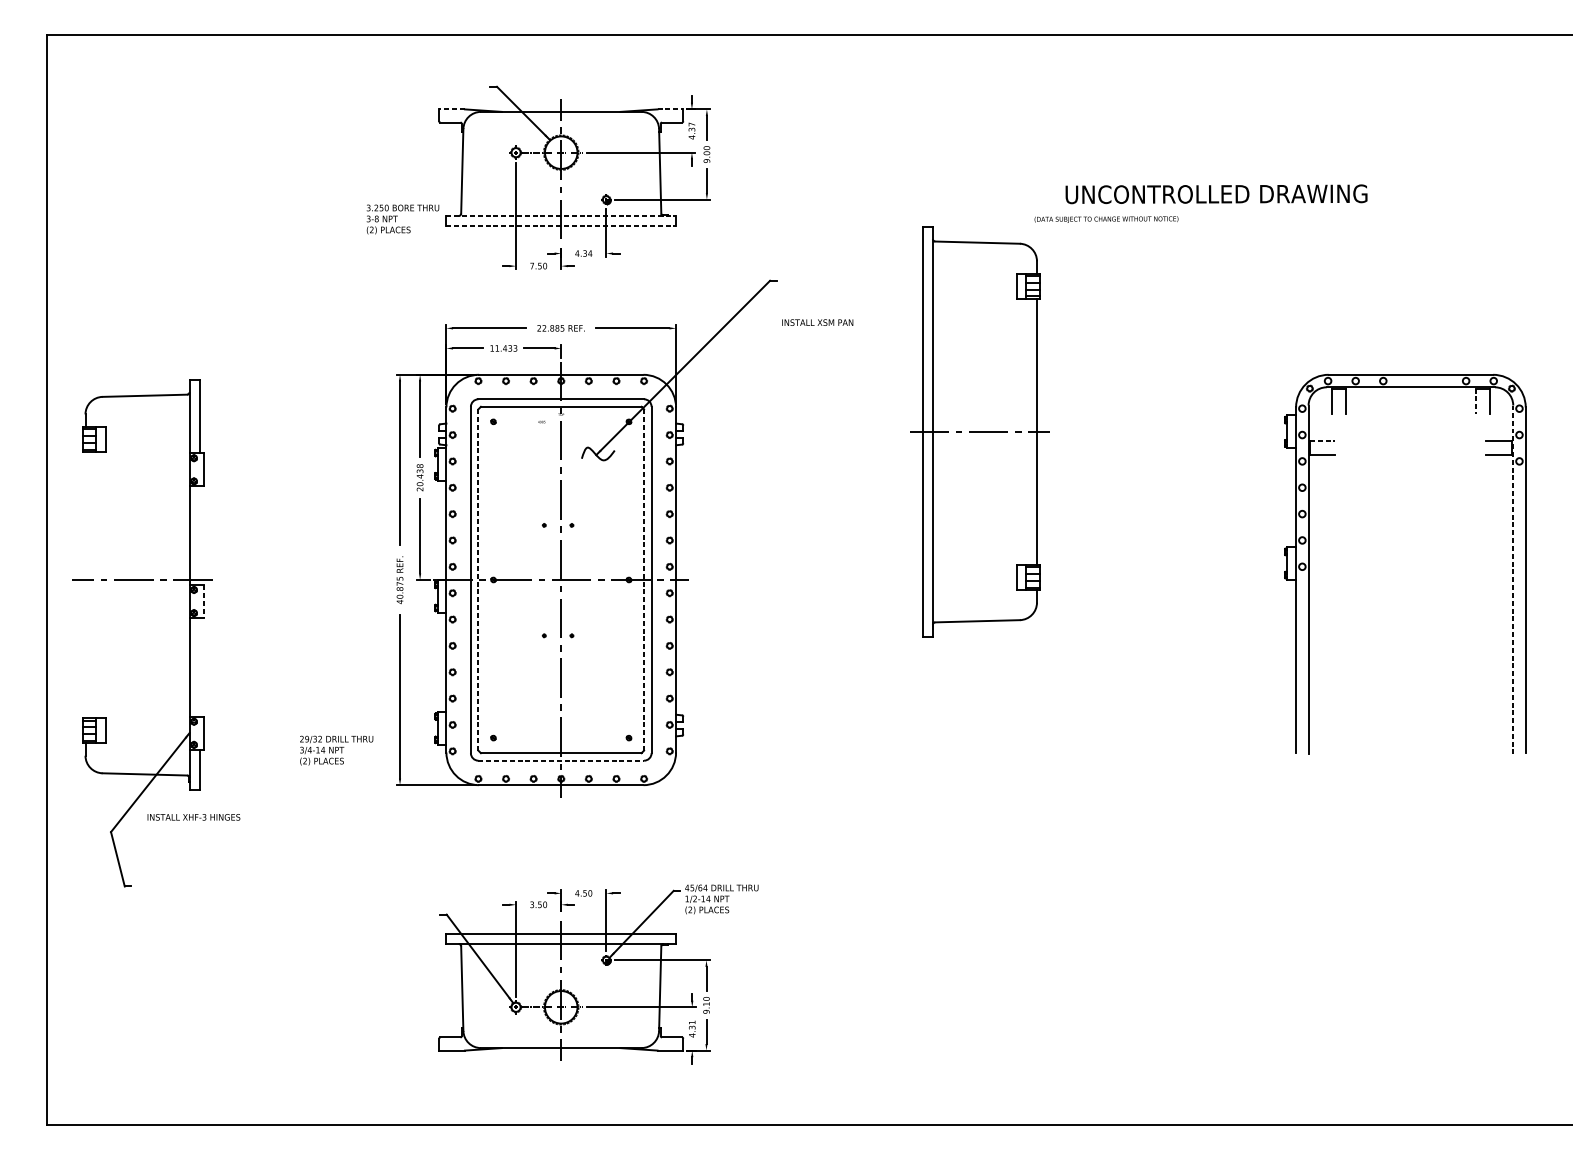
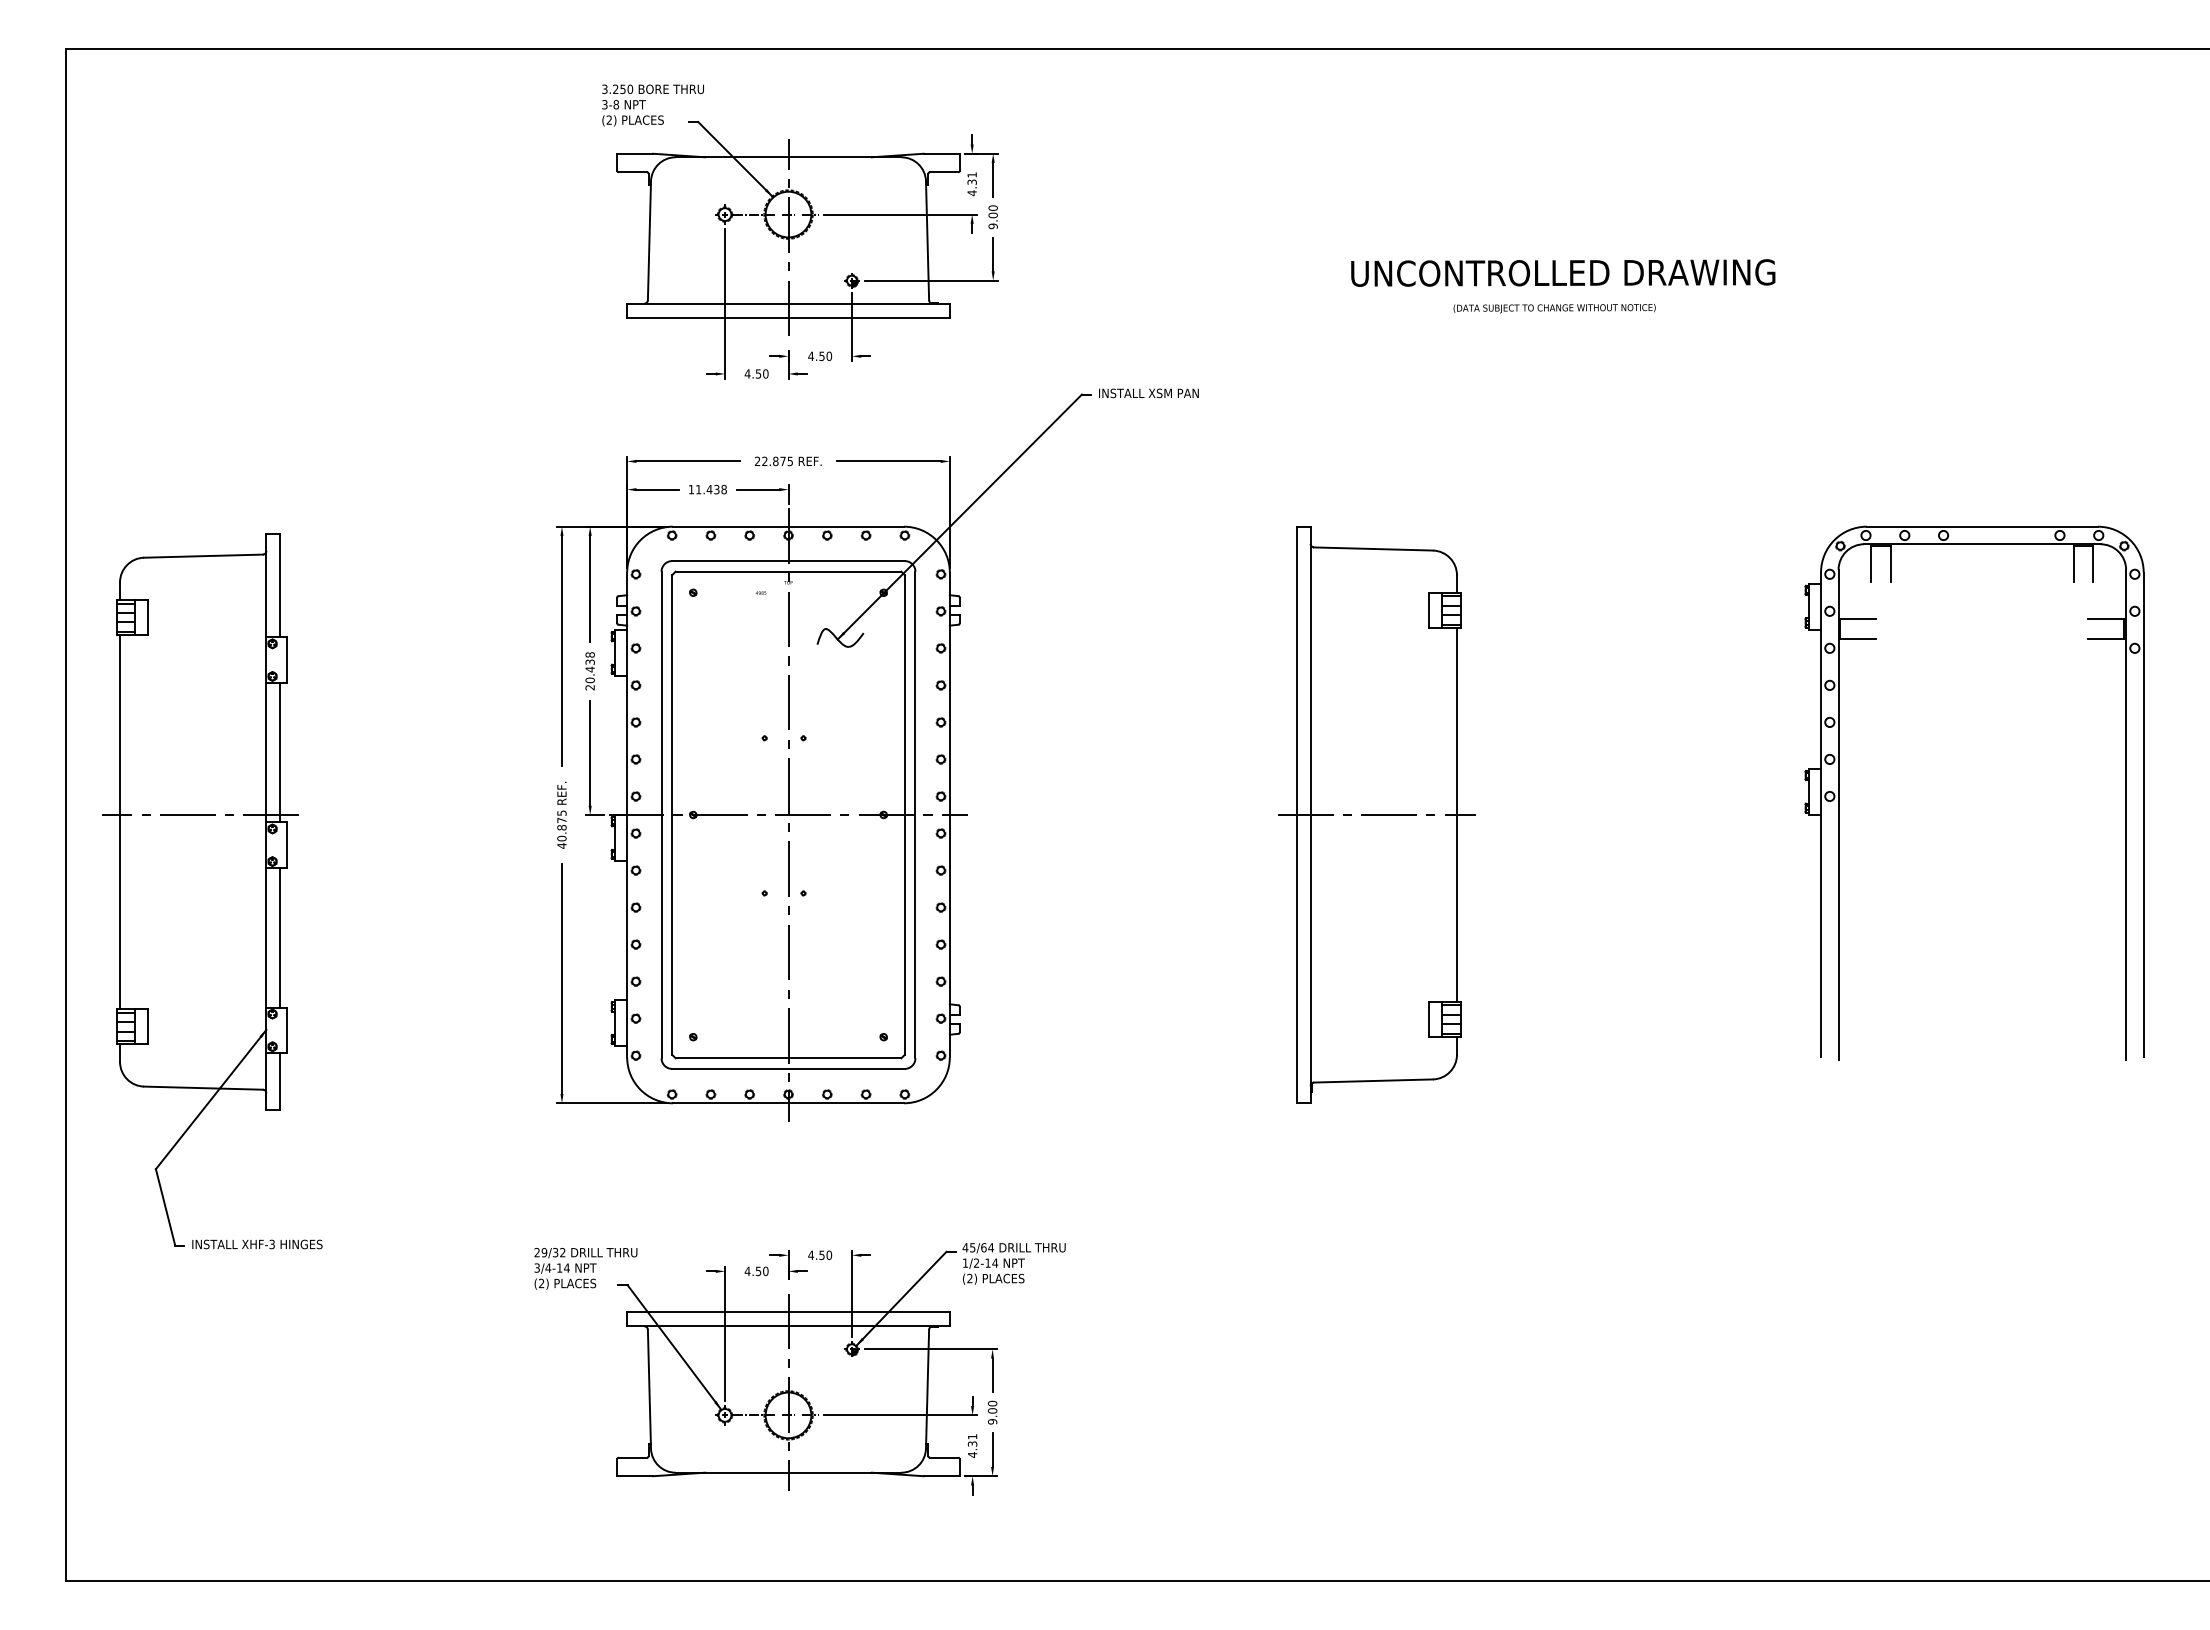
line: (451, 109) -> (634, 153), dashed -> solid
line: (670, 109) -> (942, 153), dashed -> solid
text: (691, 124) -> (971, 174), 4.37 -> 4.31
text: (1216, 193) -> (1563, 272), moved
line: (561, 215) -> (789, 303), dashed -> solid
text: (402, 219) -> (652, 105), moved
line: (561, 225) -> (789, 317), dashed -> solid
text: (587, 253) -> (825, 356), 4.34 -> 4.50
text: (532, 265) -> (747, 373), 7.50 -> 4.50
text: (817, 322) -> (1148, 393), moved
text: (556, 328) -> (782, 461), 22.885 -> 22.875
text: (514, 348) -> (723, 489), 11.433 -> 11.438
line: (1476, 401) -> (2074, 564), dashed -> solid
part: (979, 431) -> (1376, 814), moved
line: (1322, 440) -> (1858, 619), dashed -> solid
line: (199, 535) -> (280, 752), added
line: (478, 579) -> (672, 814), dashed -> solid
line: (643, 579) -> (904, 814), dashed -> solid
line: (1513, 579) -> (2126, 814), dashed -> solid
line: (85, 585) -> (120, 822), added
line: (203, 601) -> (286, 845), dashed -> solid
line: (199, 667) -> (280, 937), added
text: (336, 750) -> (585, 1268), moved
line: (561, 760) -> (789, 1068), dashed -> solid
text: (194, 817) -> (257, 1244), moved
text: (532, 904) -> (747, 1271), 3.50 -> 4.50
text: (706, 1003) -> (992, 1410), 9.10 -> 9.00

